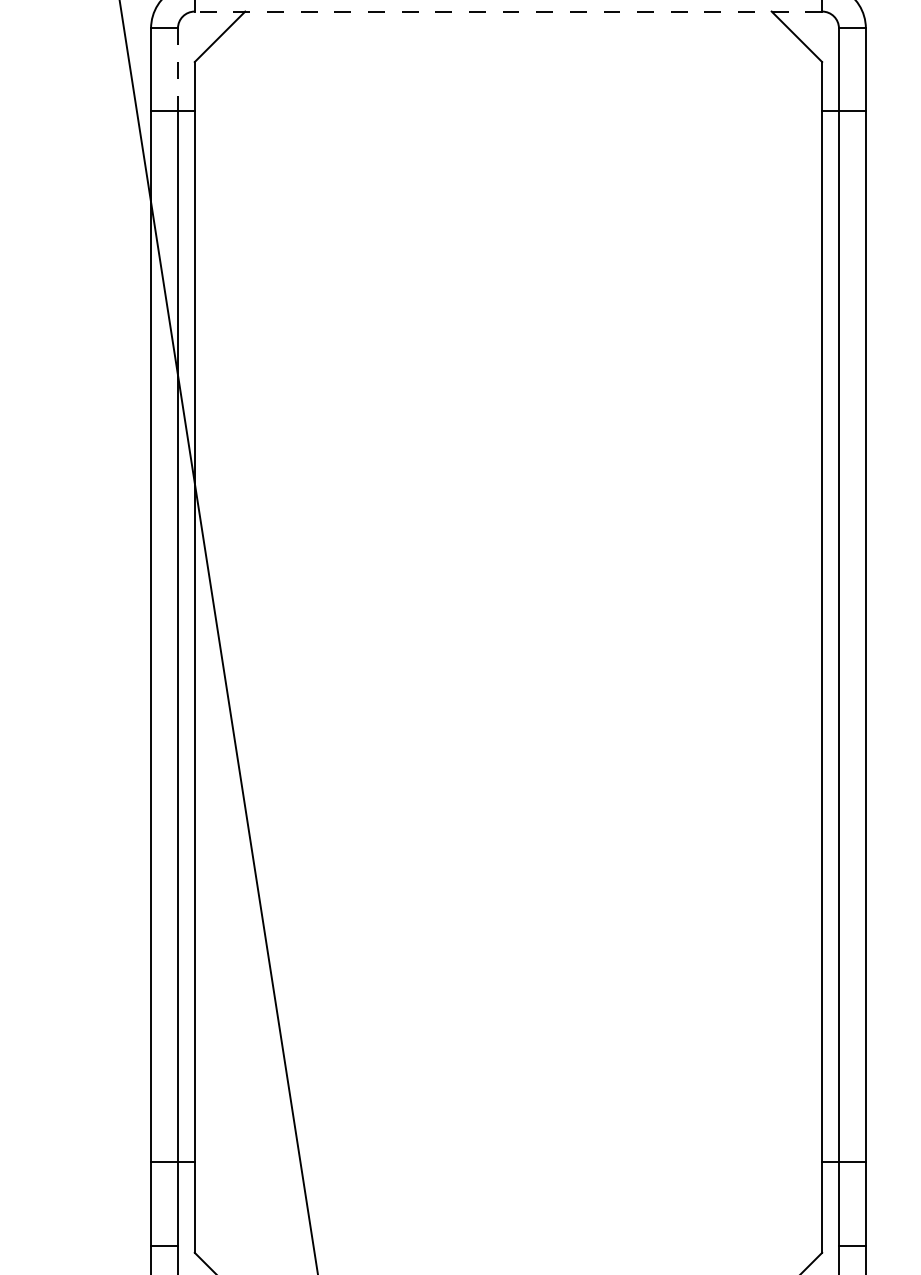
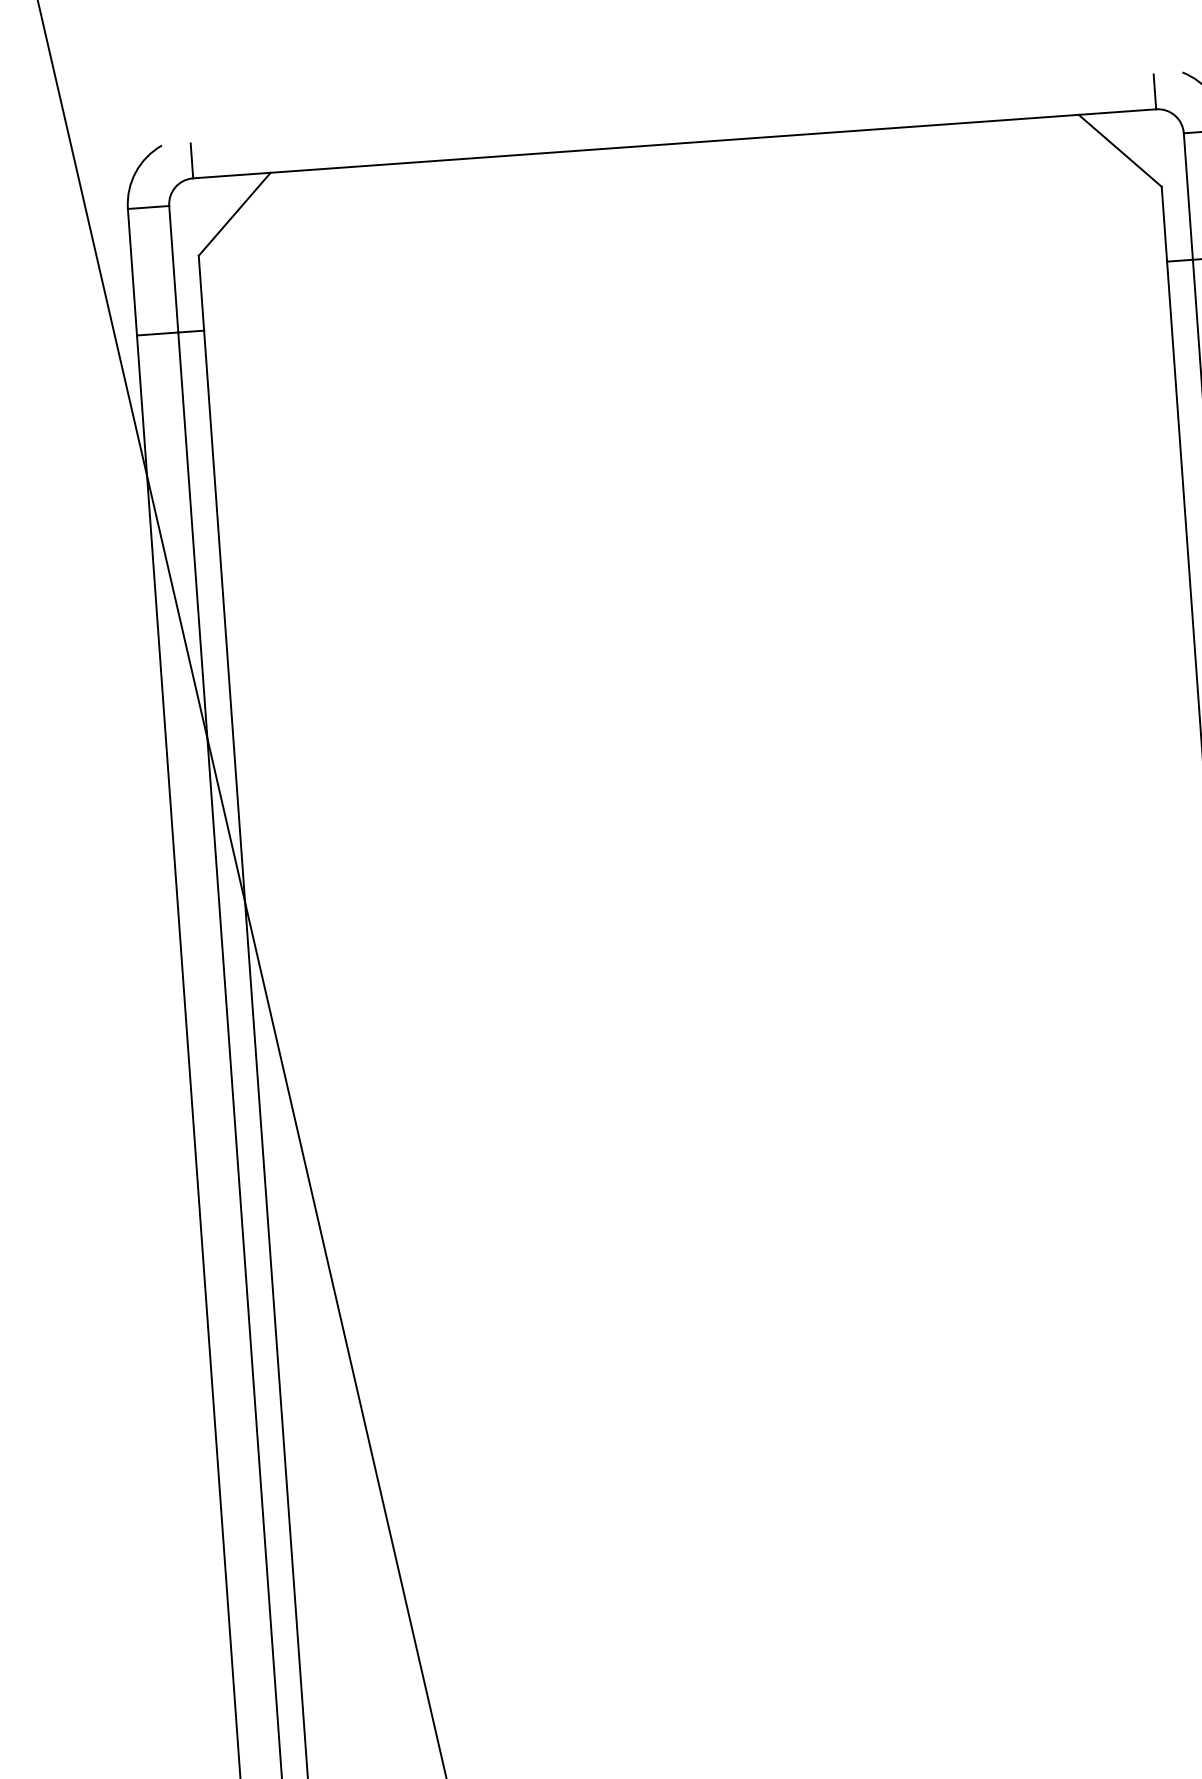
line: (508, 11) -> (674, 143), dashed -> solid
line: (177, 70) -> (173, 270), dashed -> solid

